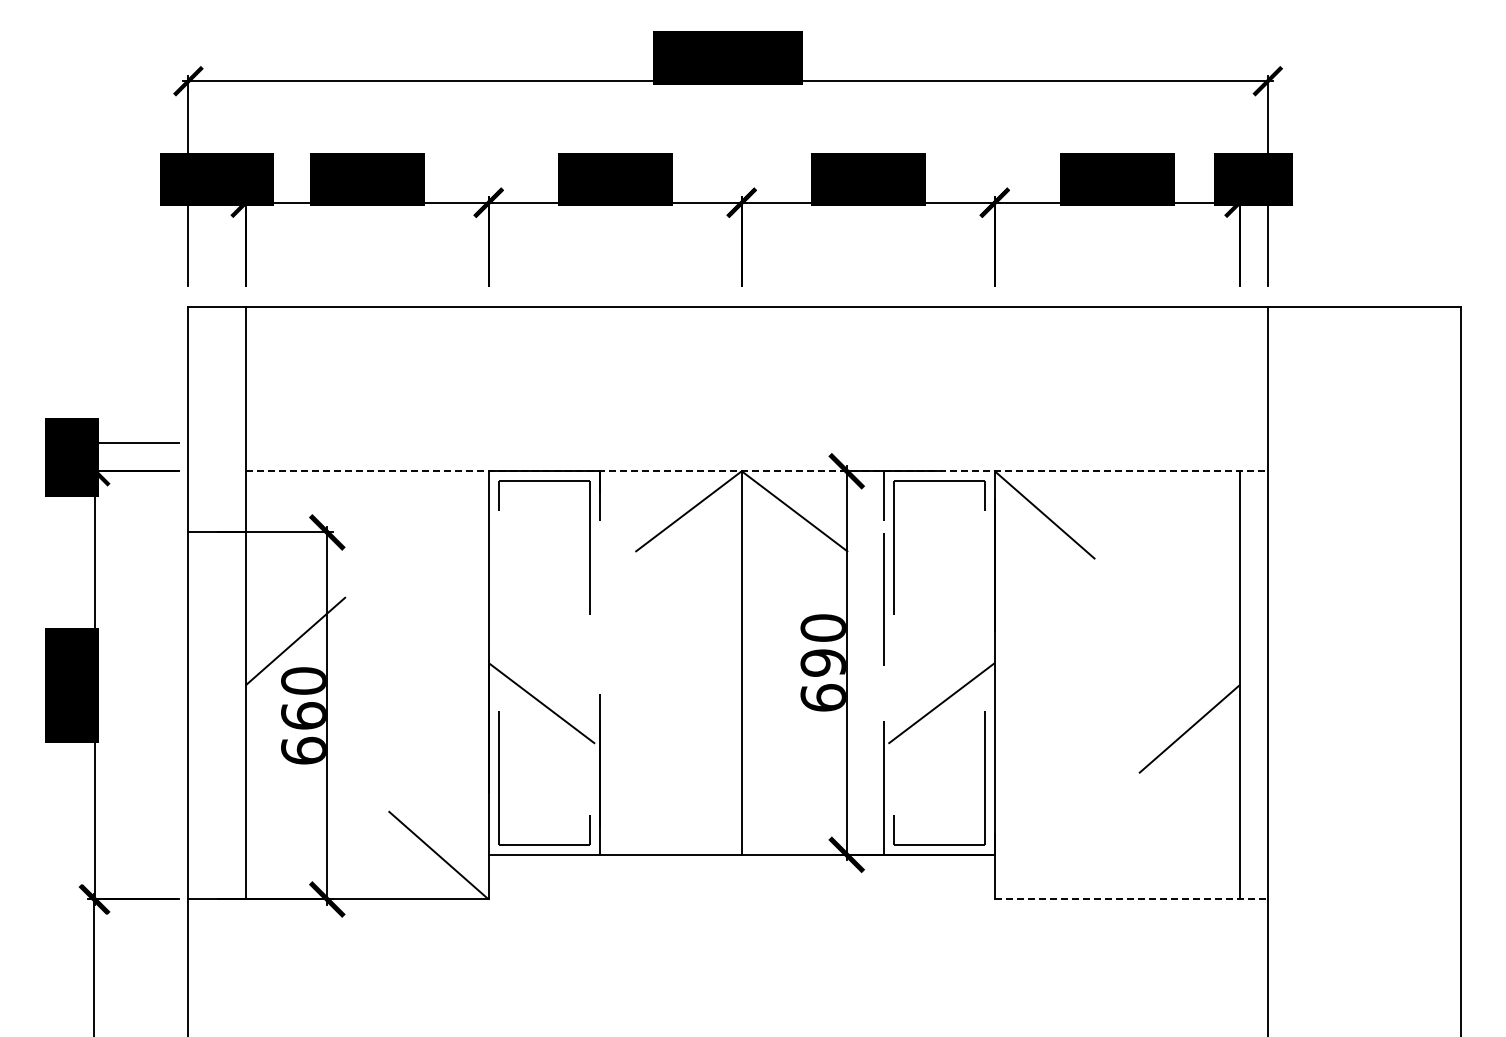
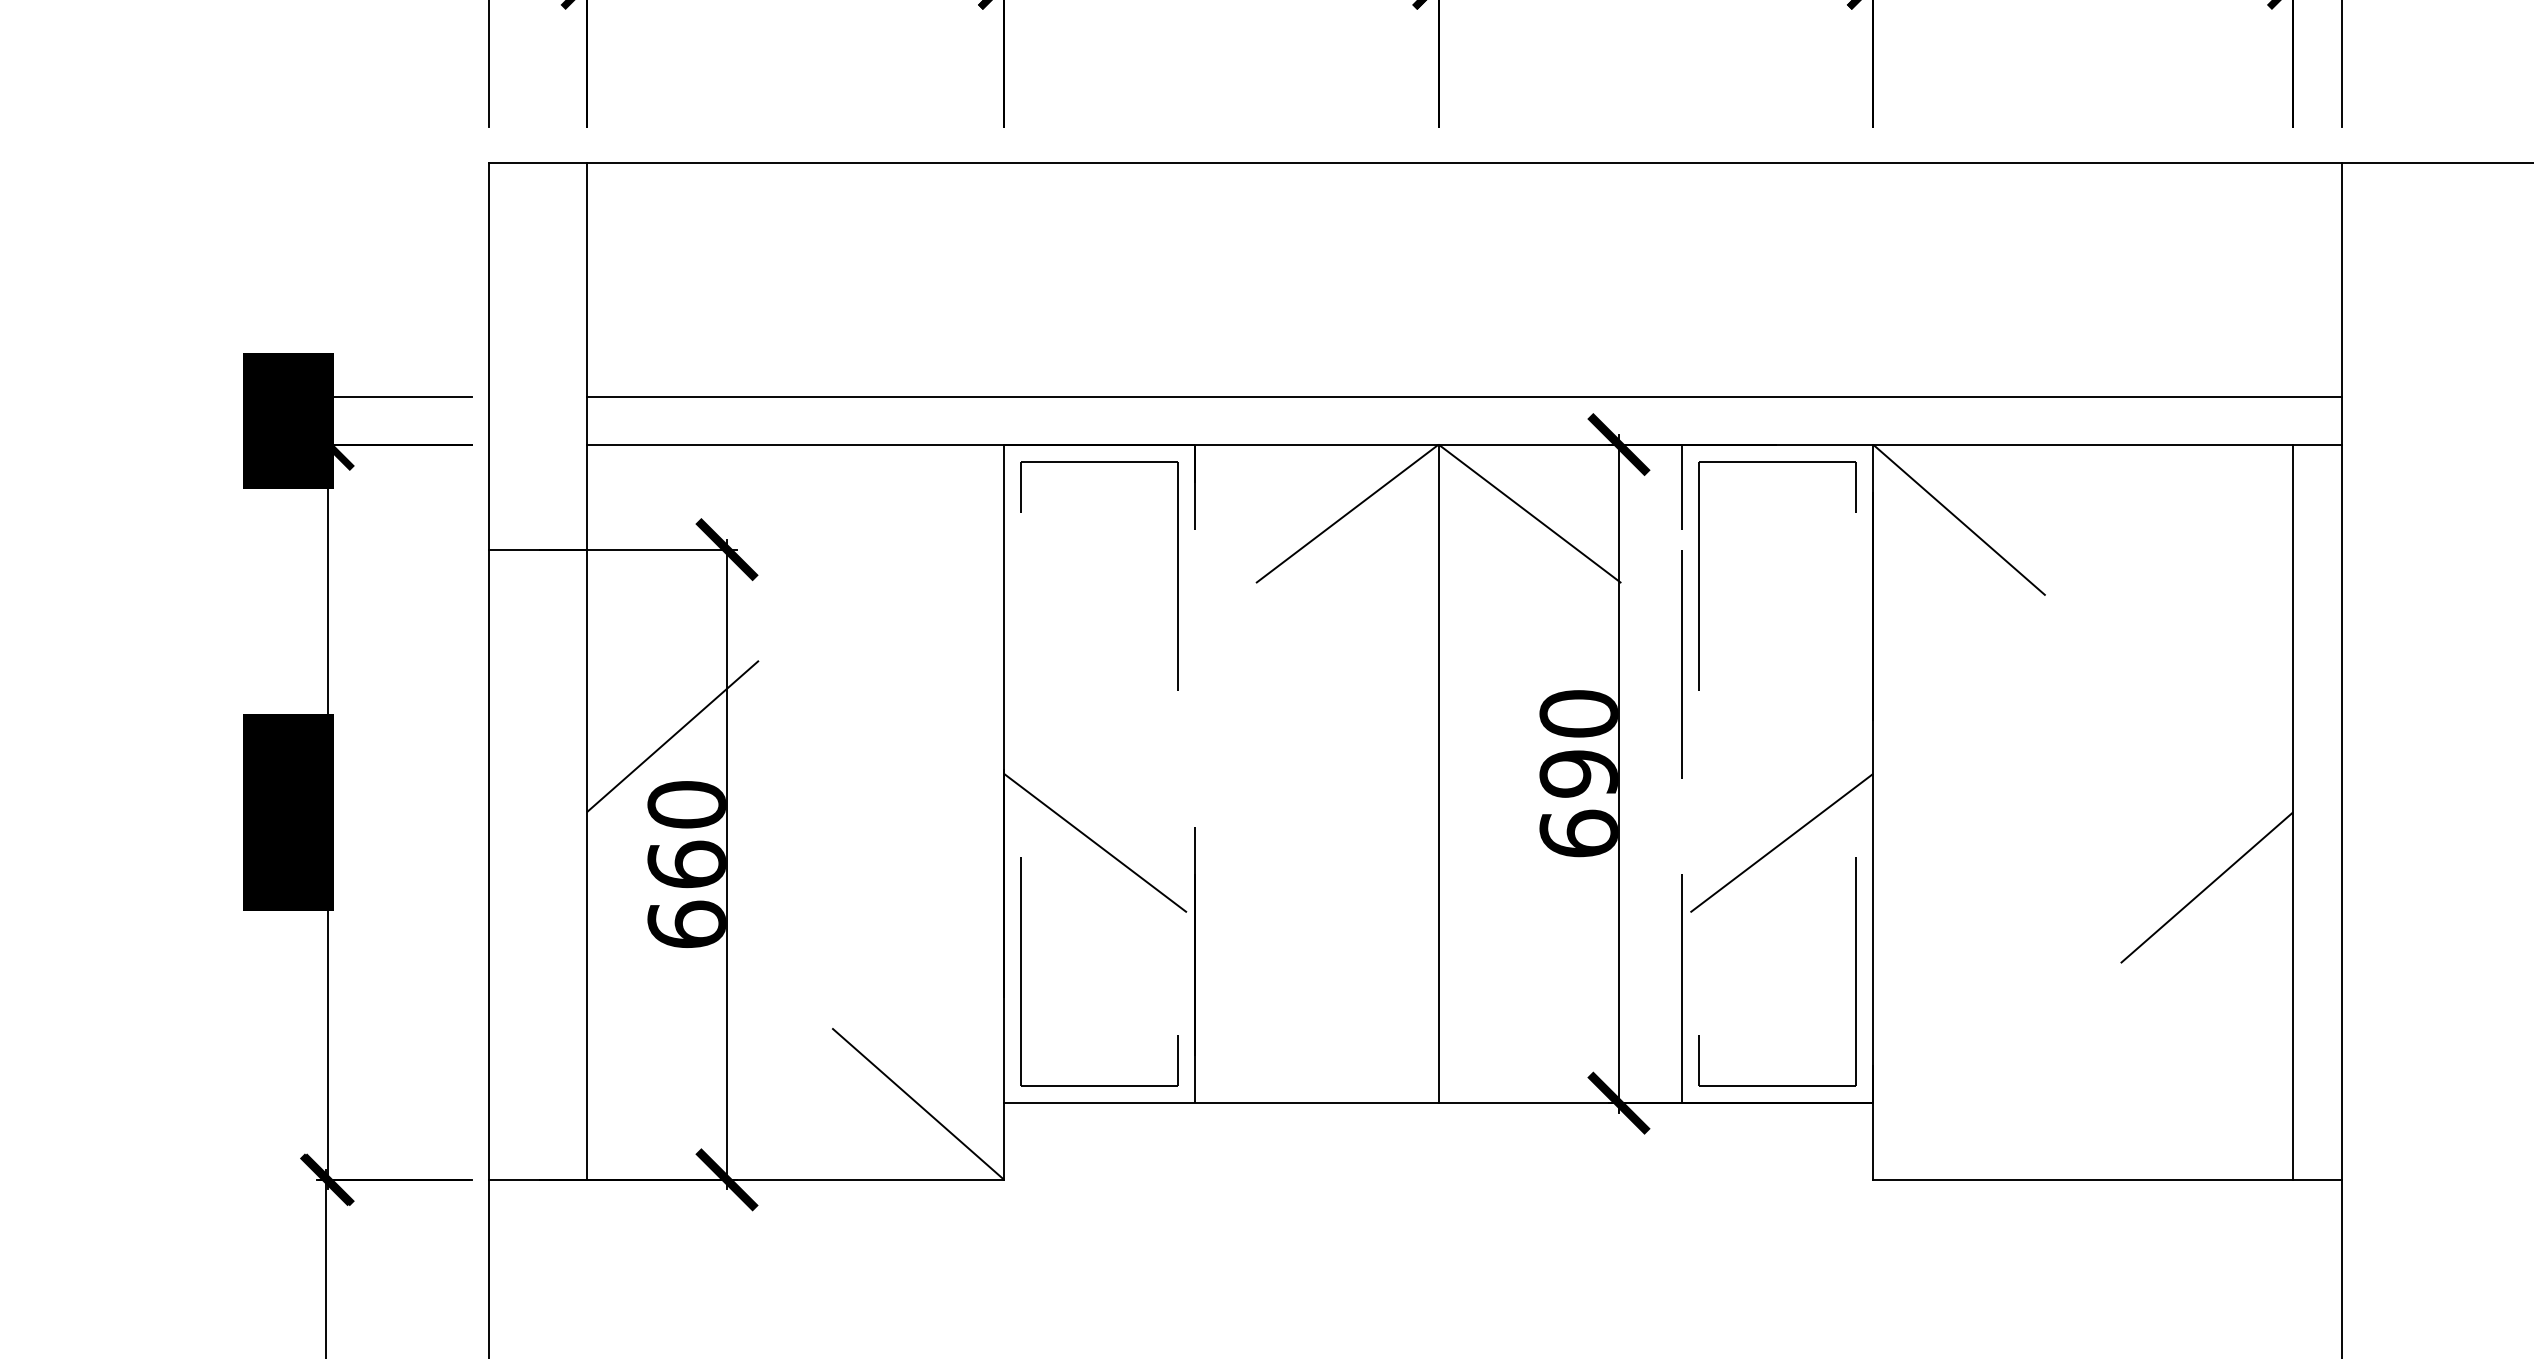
line: (756, 443) -> (1463, 396), added
line: (757, 471) -> (1465, 444), dashed -> solid
line: (1131, 899) -> (2107, 1179), dashed -> solid

